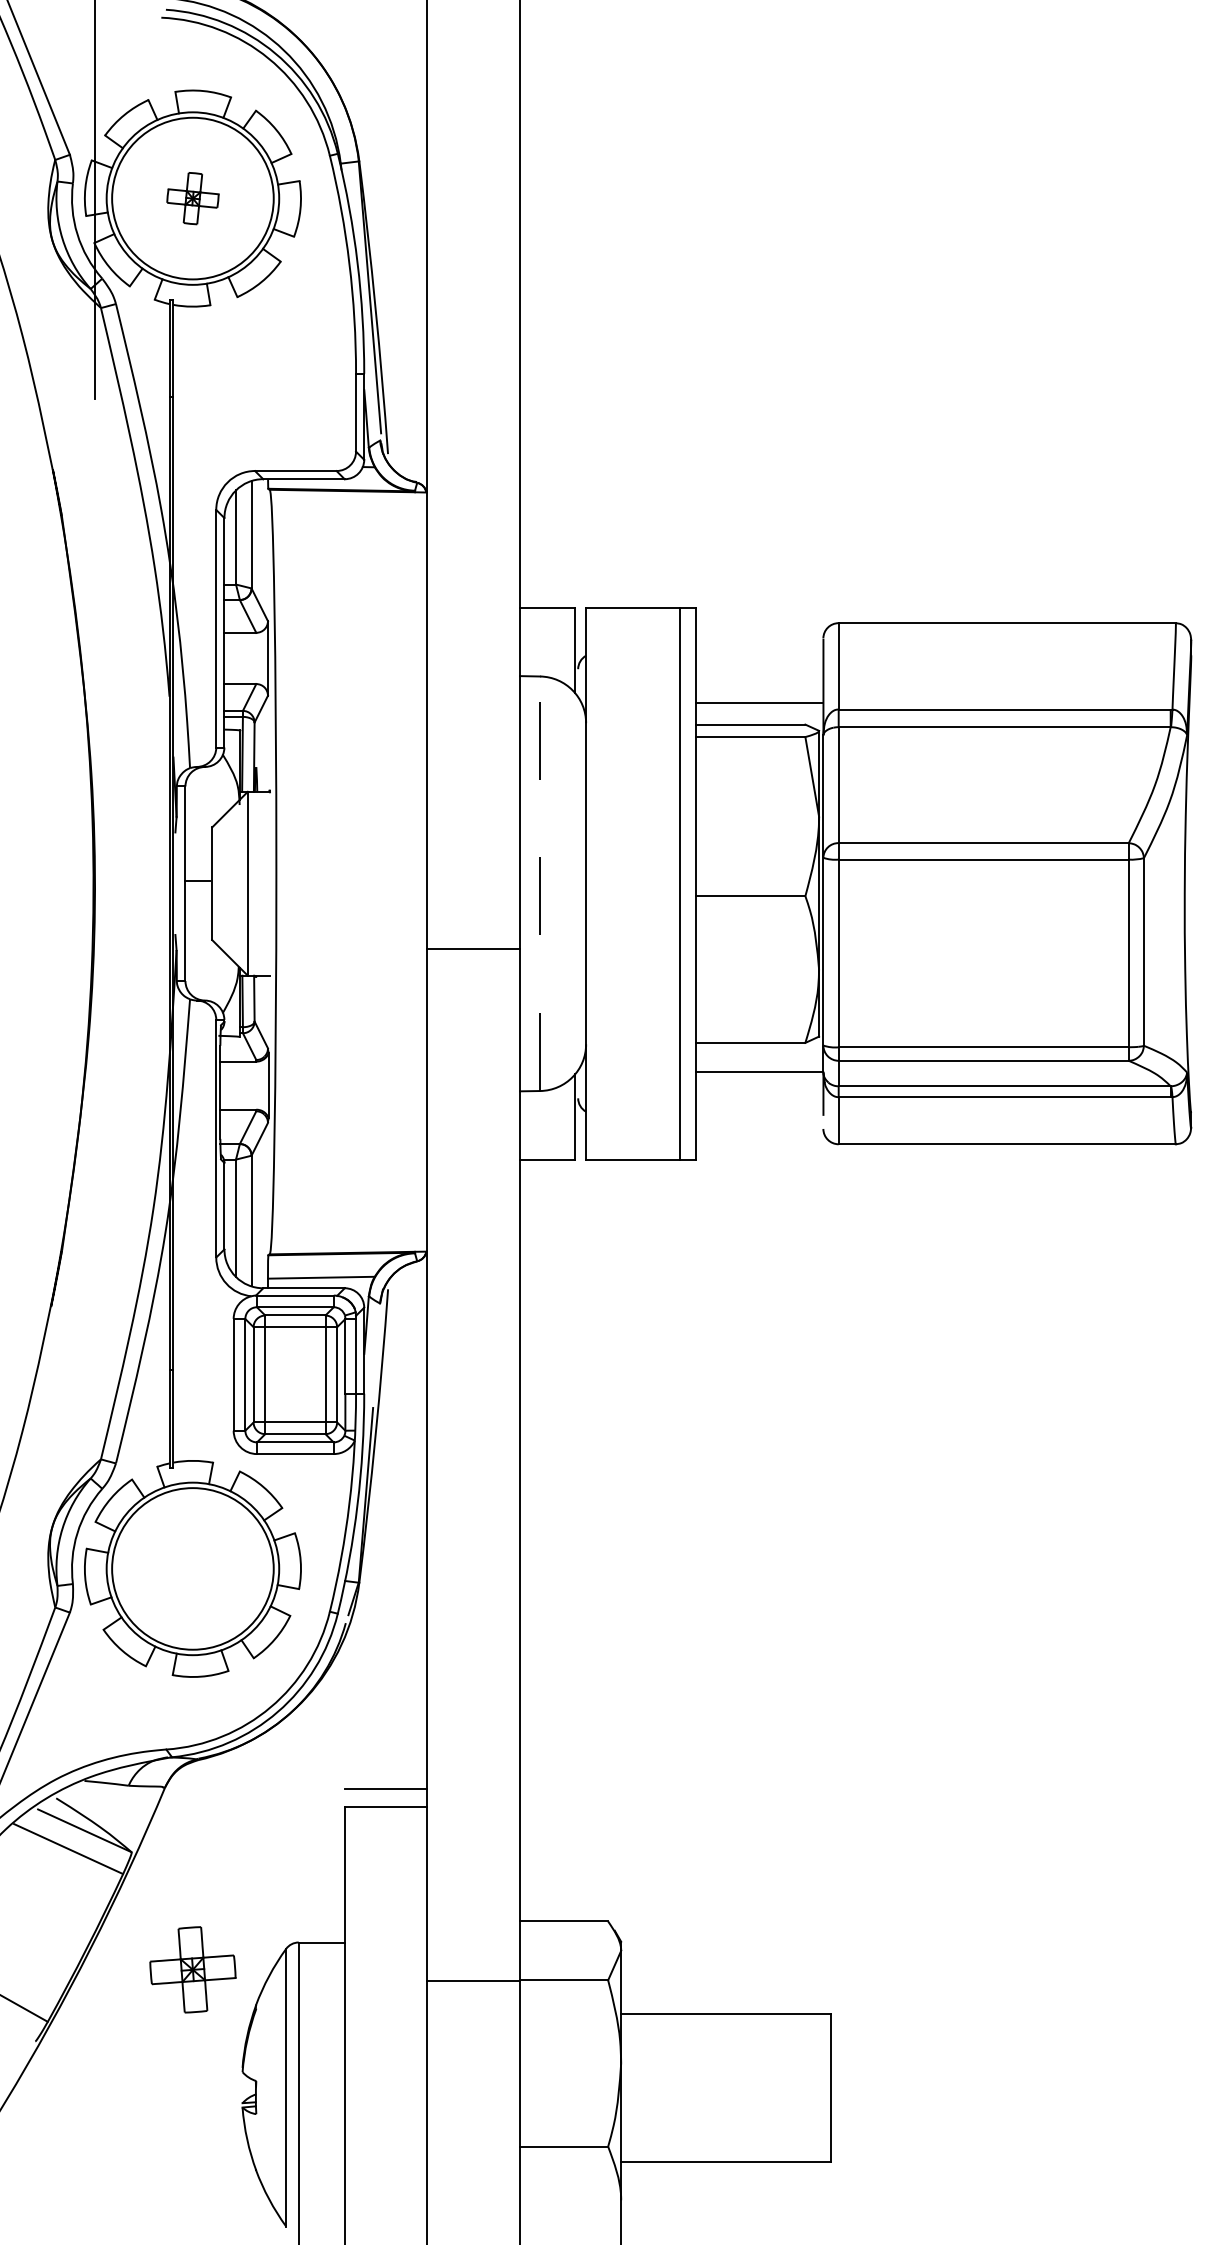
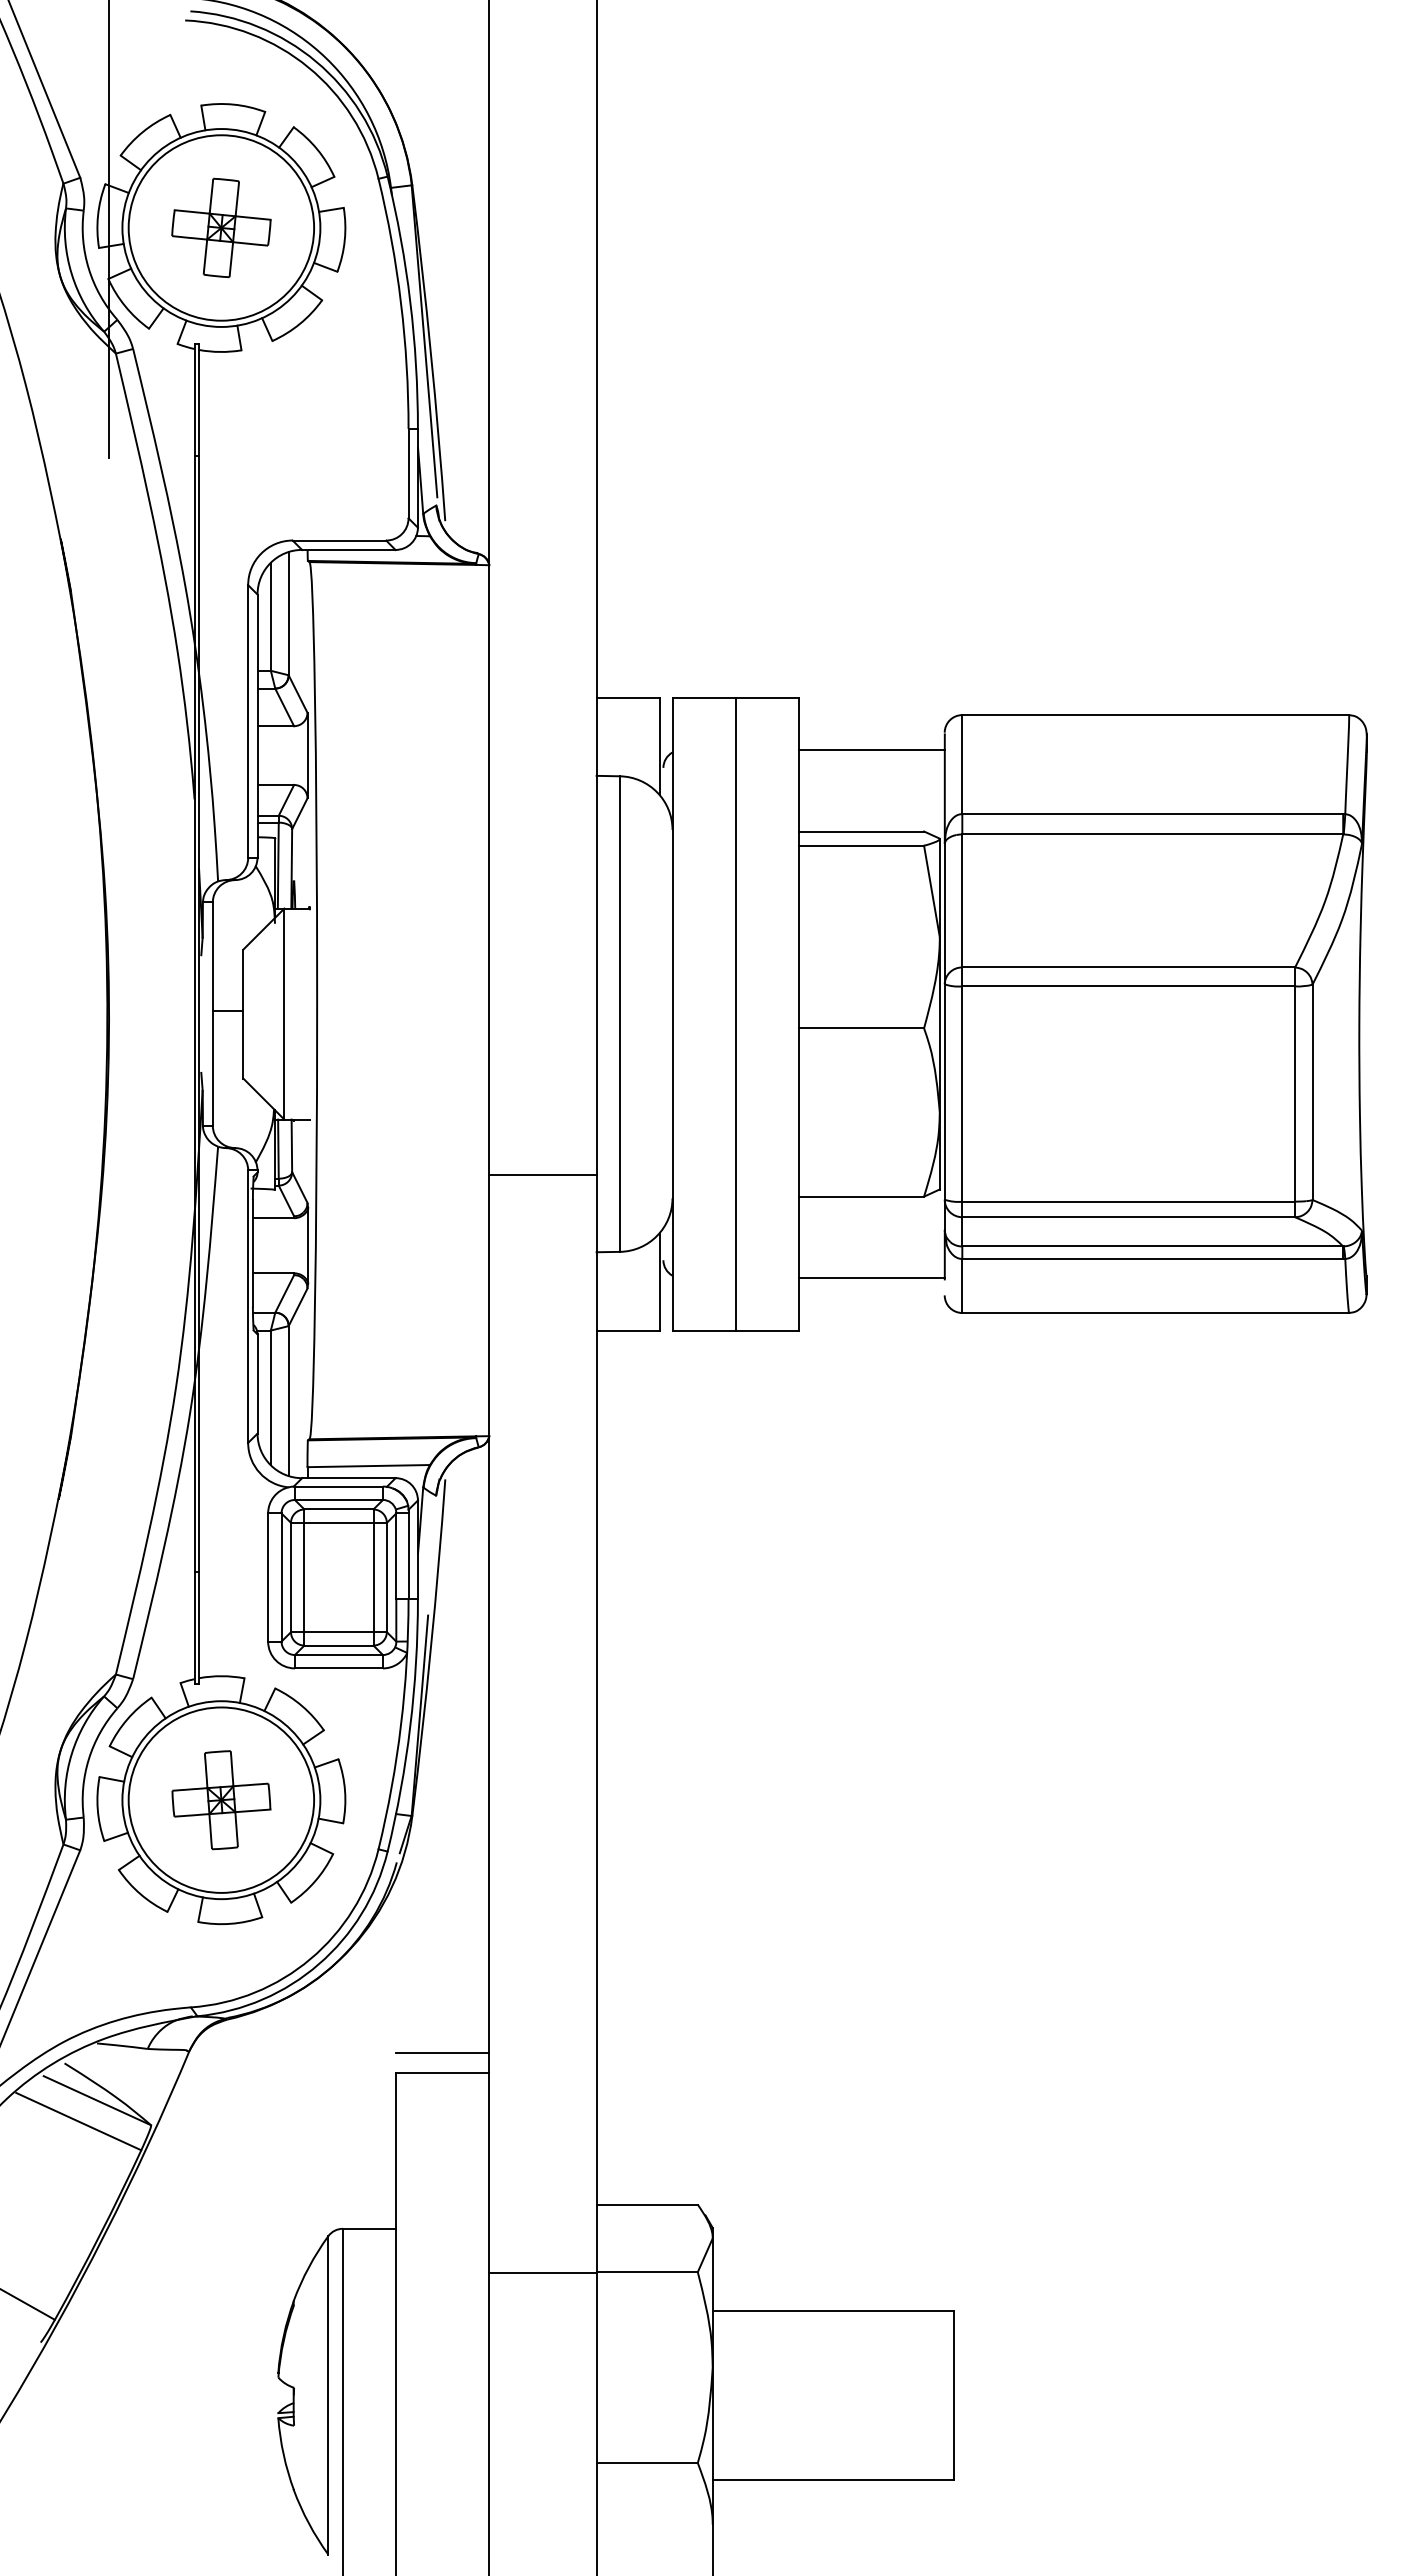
part: (193, 198) -> (221, 227), size x1.67
line: (759, 702) -> (871, 750), moved
line: (679, 883) -> (735, 1013), moved
line: (539, 884) -> (619, 1014), dashed -> solid
line: (472, 948) -> (542, 1174), moved
line: (759, 1071) -> (871, 1277), moved
part: (193, 1970) -> (221, 1800), moved

